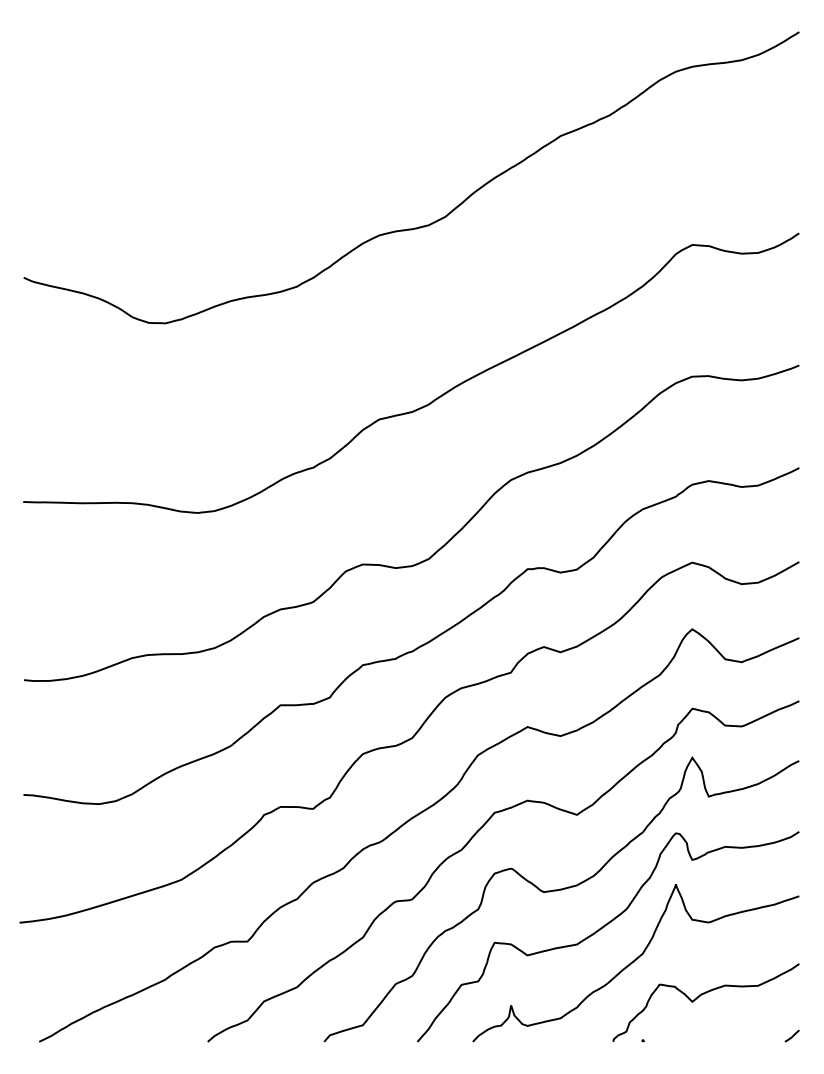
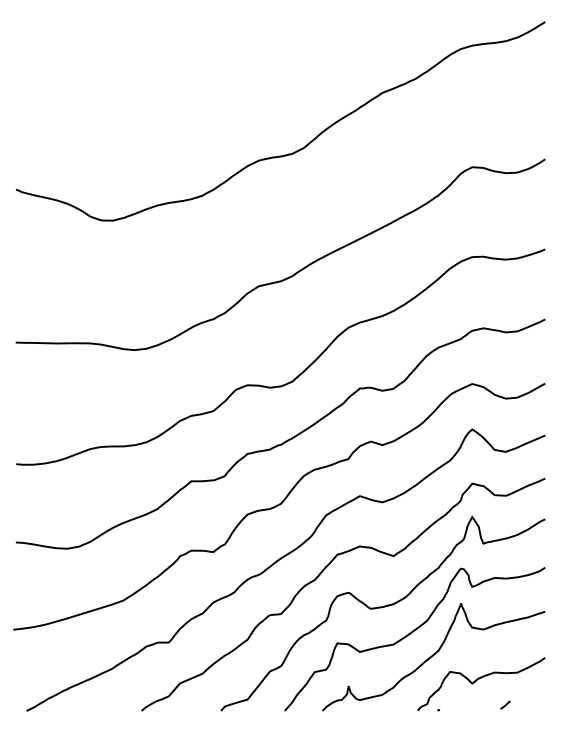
line: (792, 1035) -> (505, 704), moved

